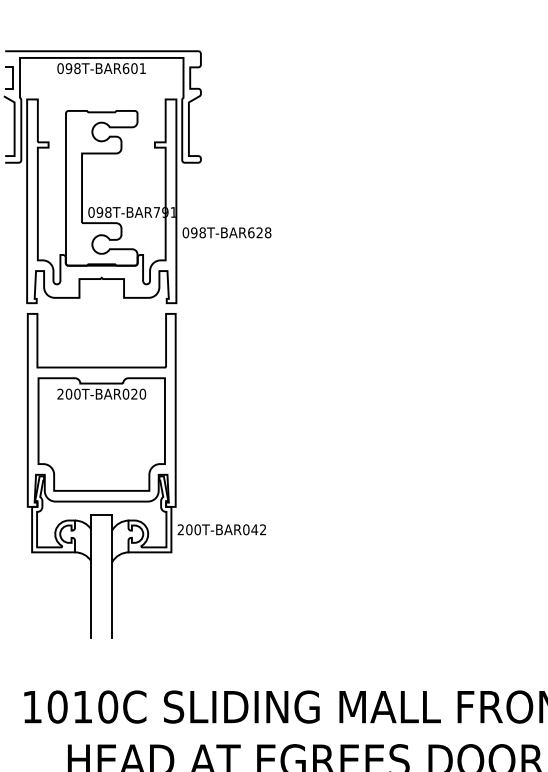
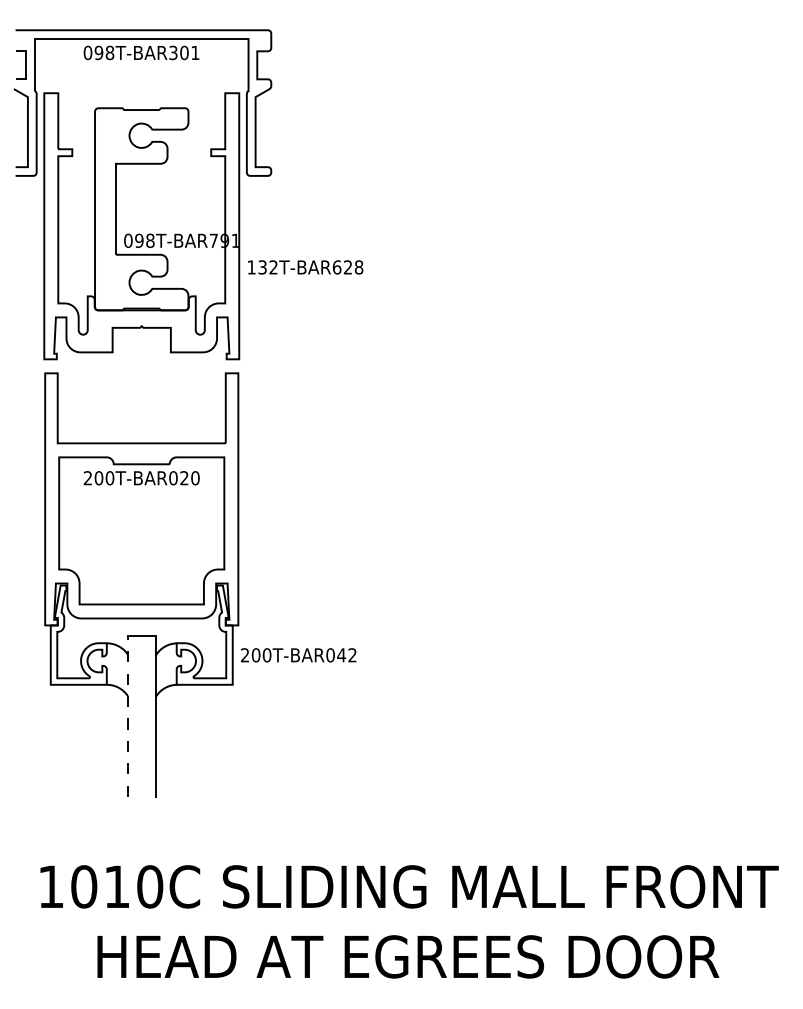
text: (126, 68) -> (173, 52), 098T-BAR601 -> 098T-BAR301
text: (194, 232) -> (262, 267), 098T-BAR628 -> 132T-BAR628
line: (90, 576) -> (127, 716), solid -> dashed

